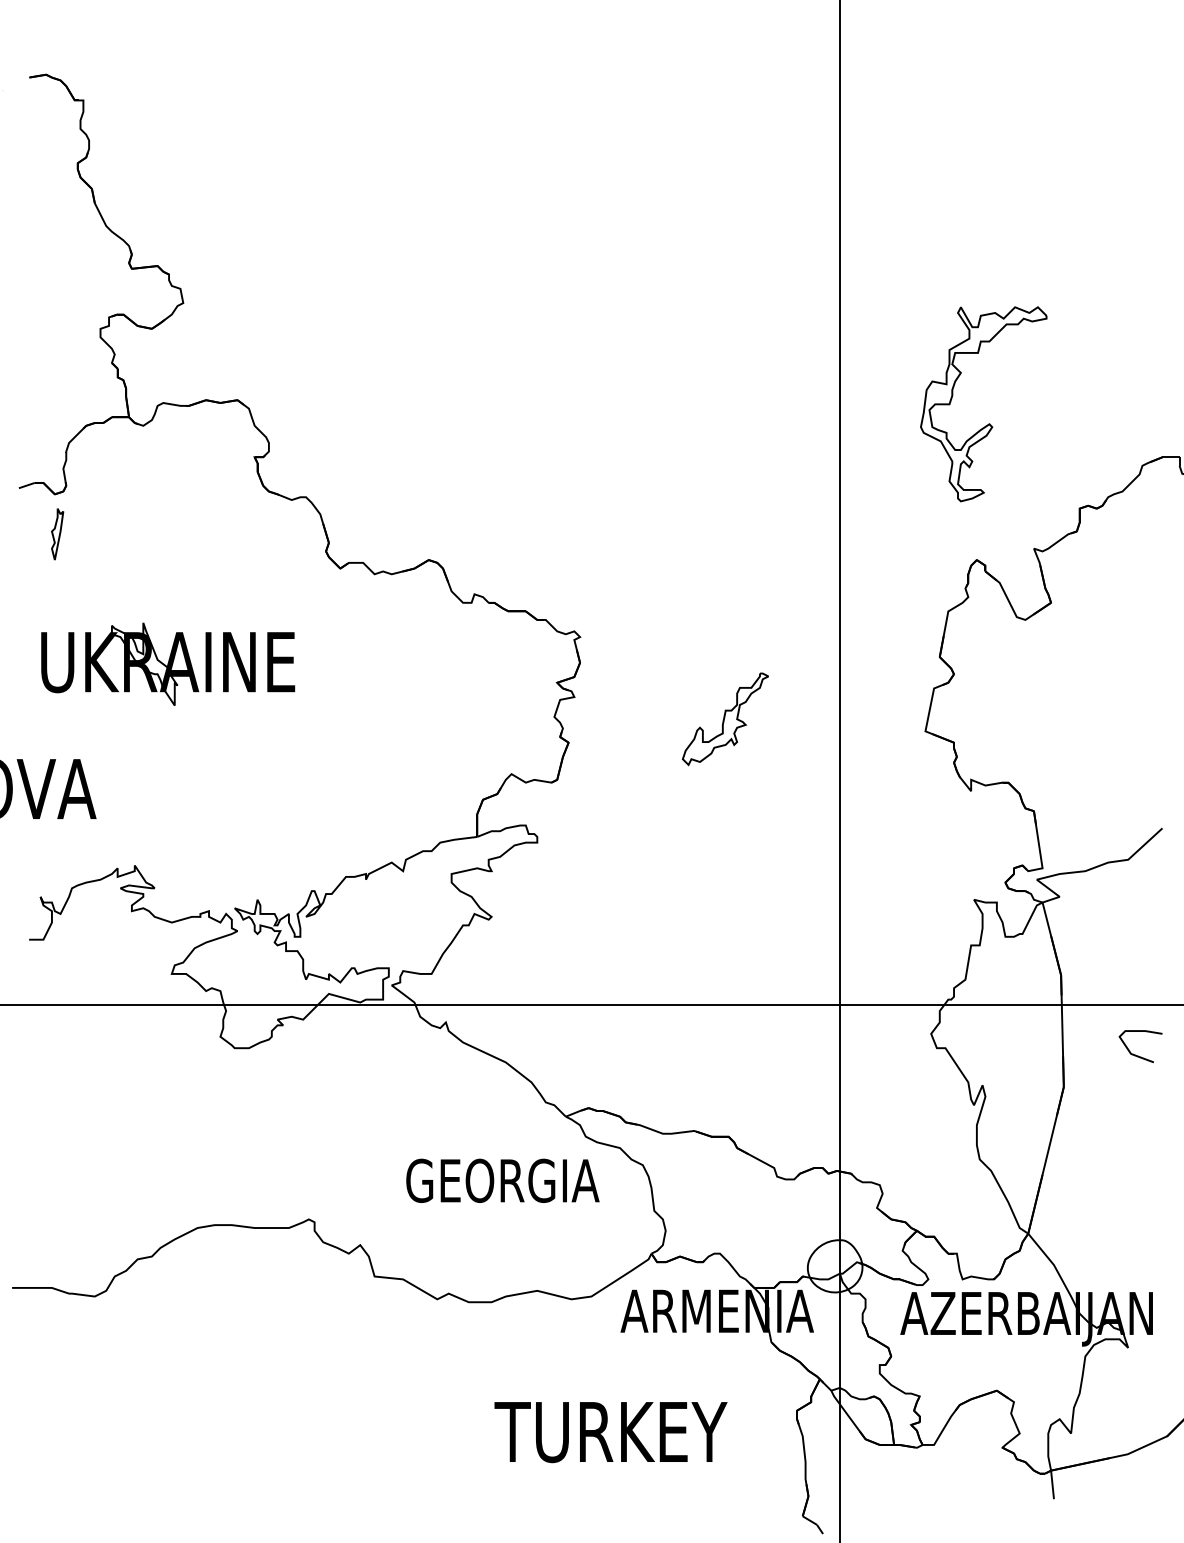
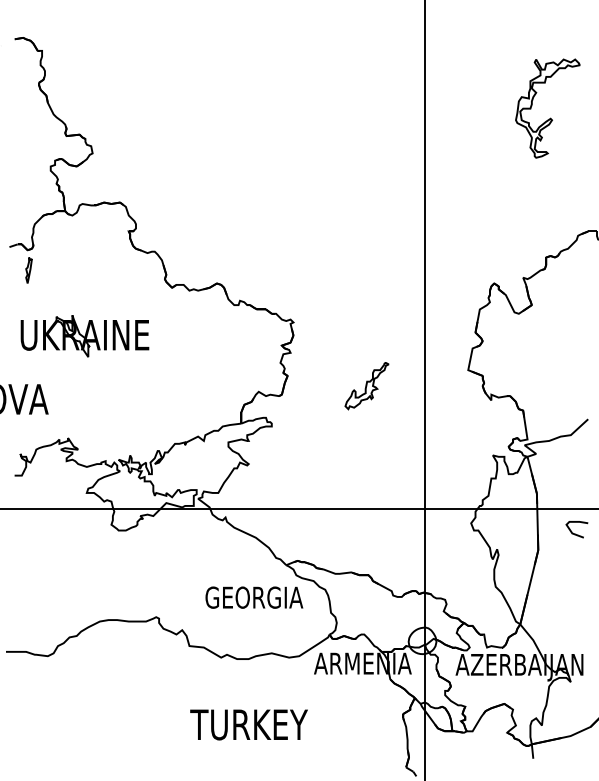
part: (989, 421) -> (550, 117), moved
part: (724, 720) -> (366, 386), moved
text: (609, 1431) -> (248, 724), moved

